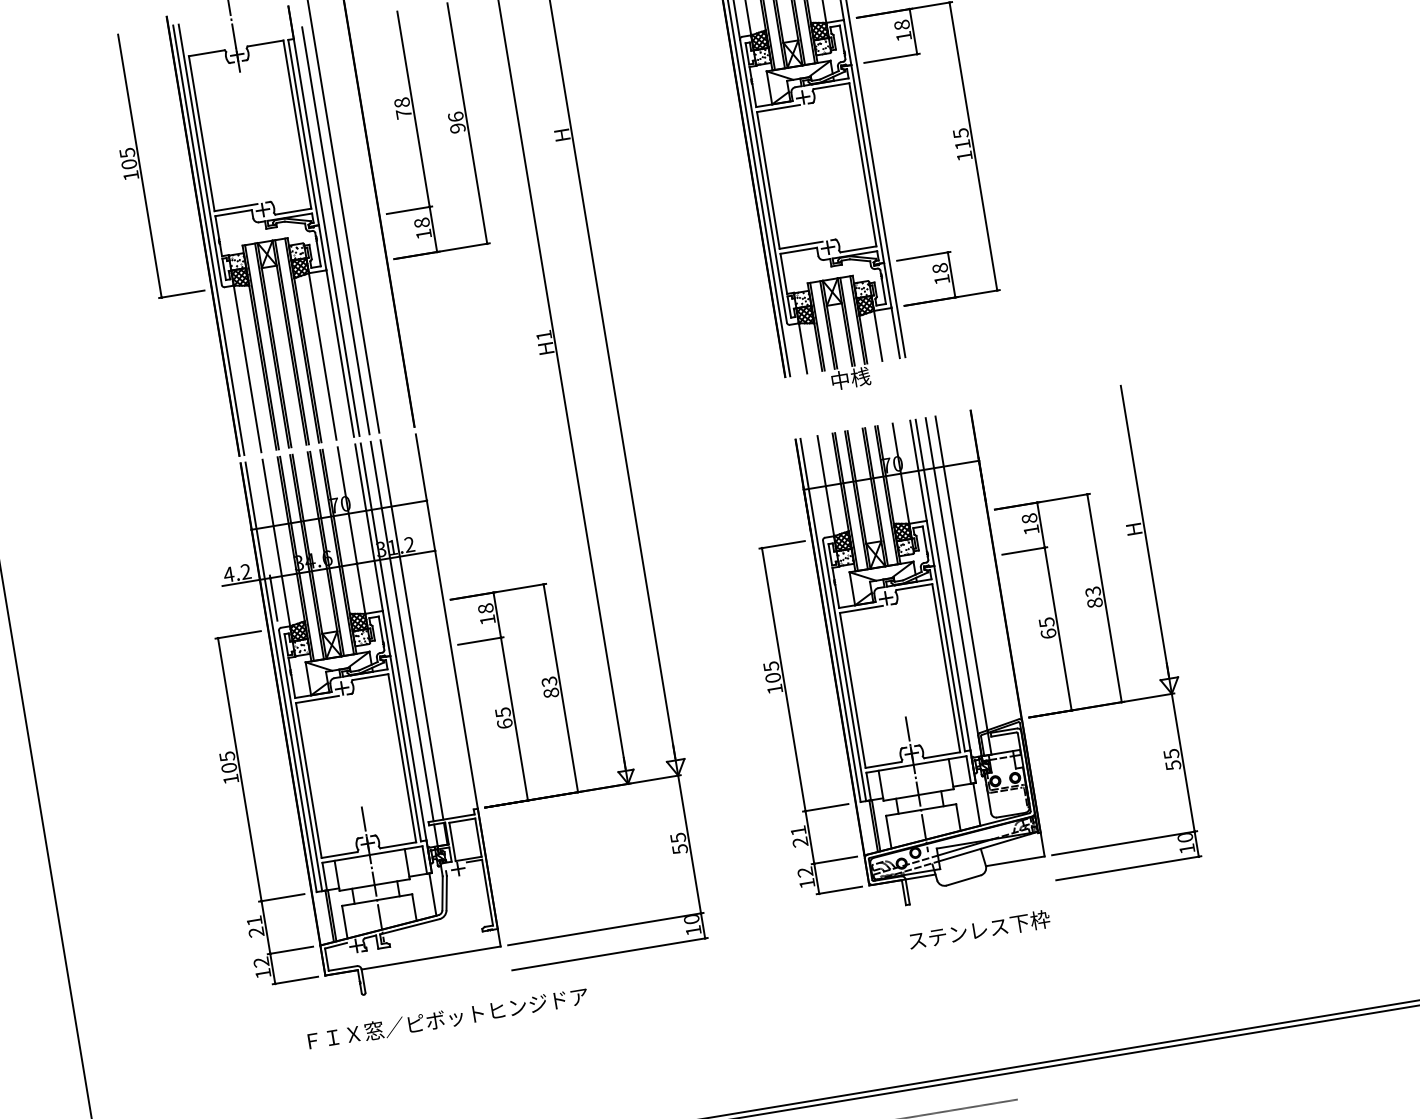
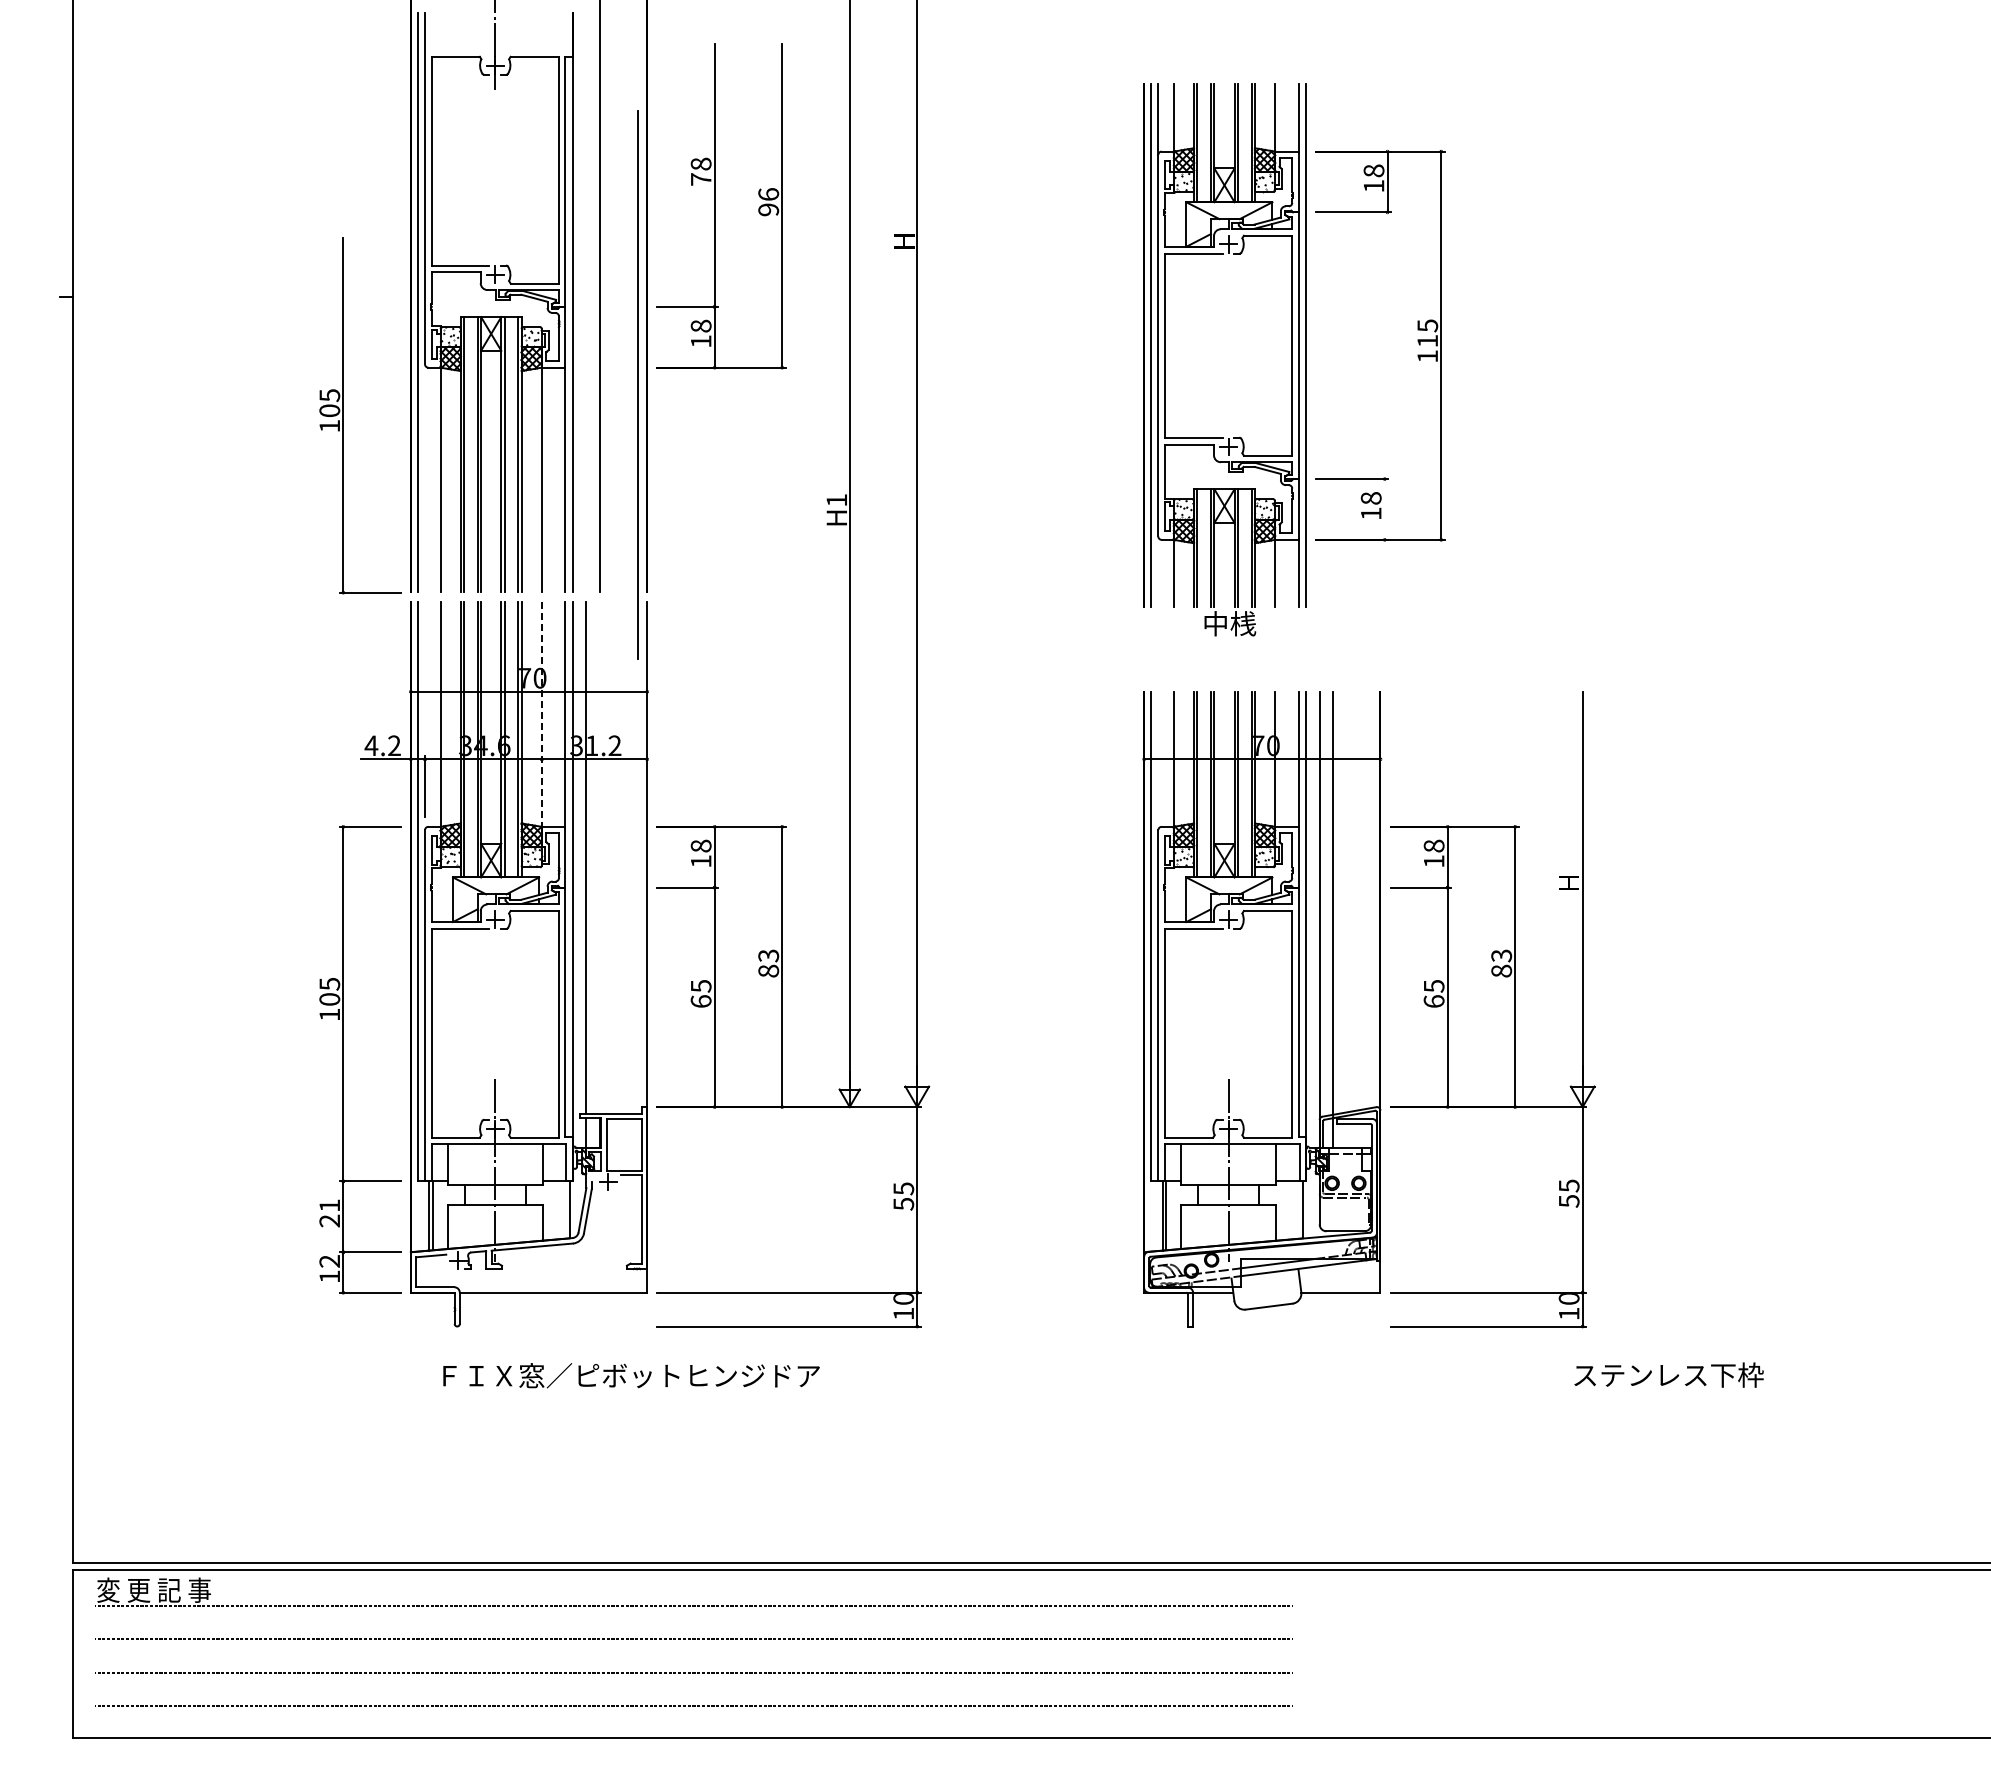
part: (140, 166) -> (343, 415), moved
line: (335, 230) -> (637, 384), moved
line: (951, 274) -> (1384, 509), removed
line: (351, 531) -> (541, 715), solid -> dashed
line: (411, 629) -> (599, 857), removed
part: (791, 720) -> (1077, 1059), removed
text: (979, 929) -> (1668, 1374), moved
text: (448, 1018) -> (631, 1375), moved

